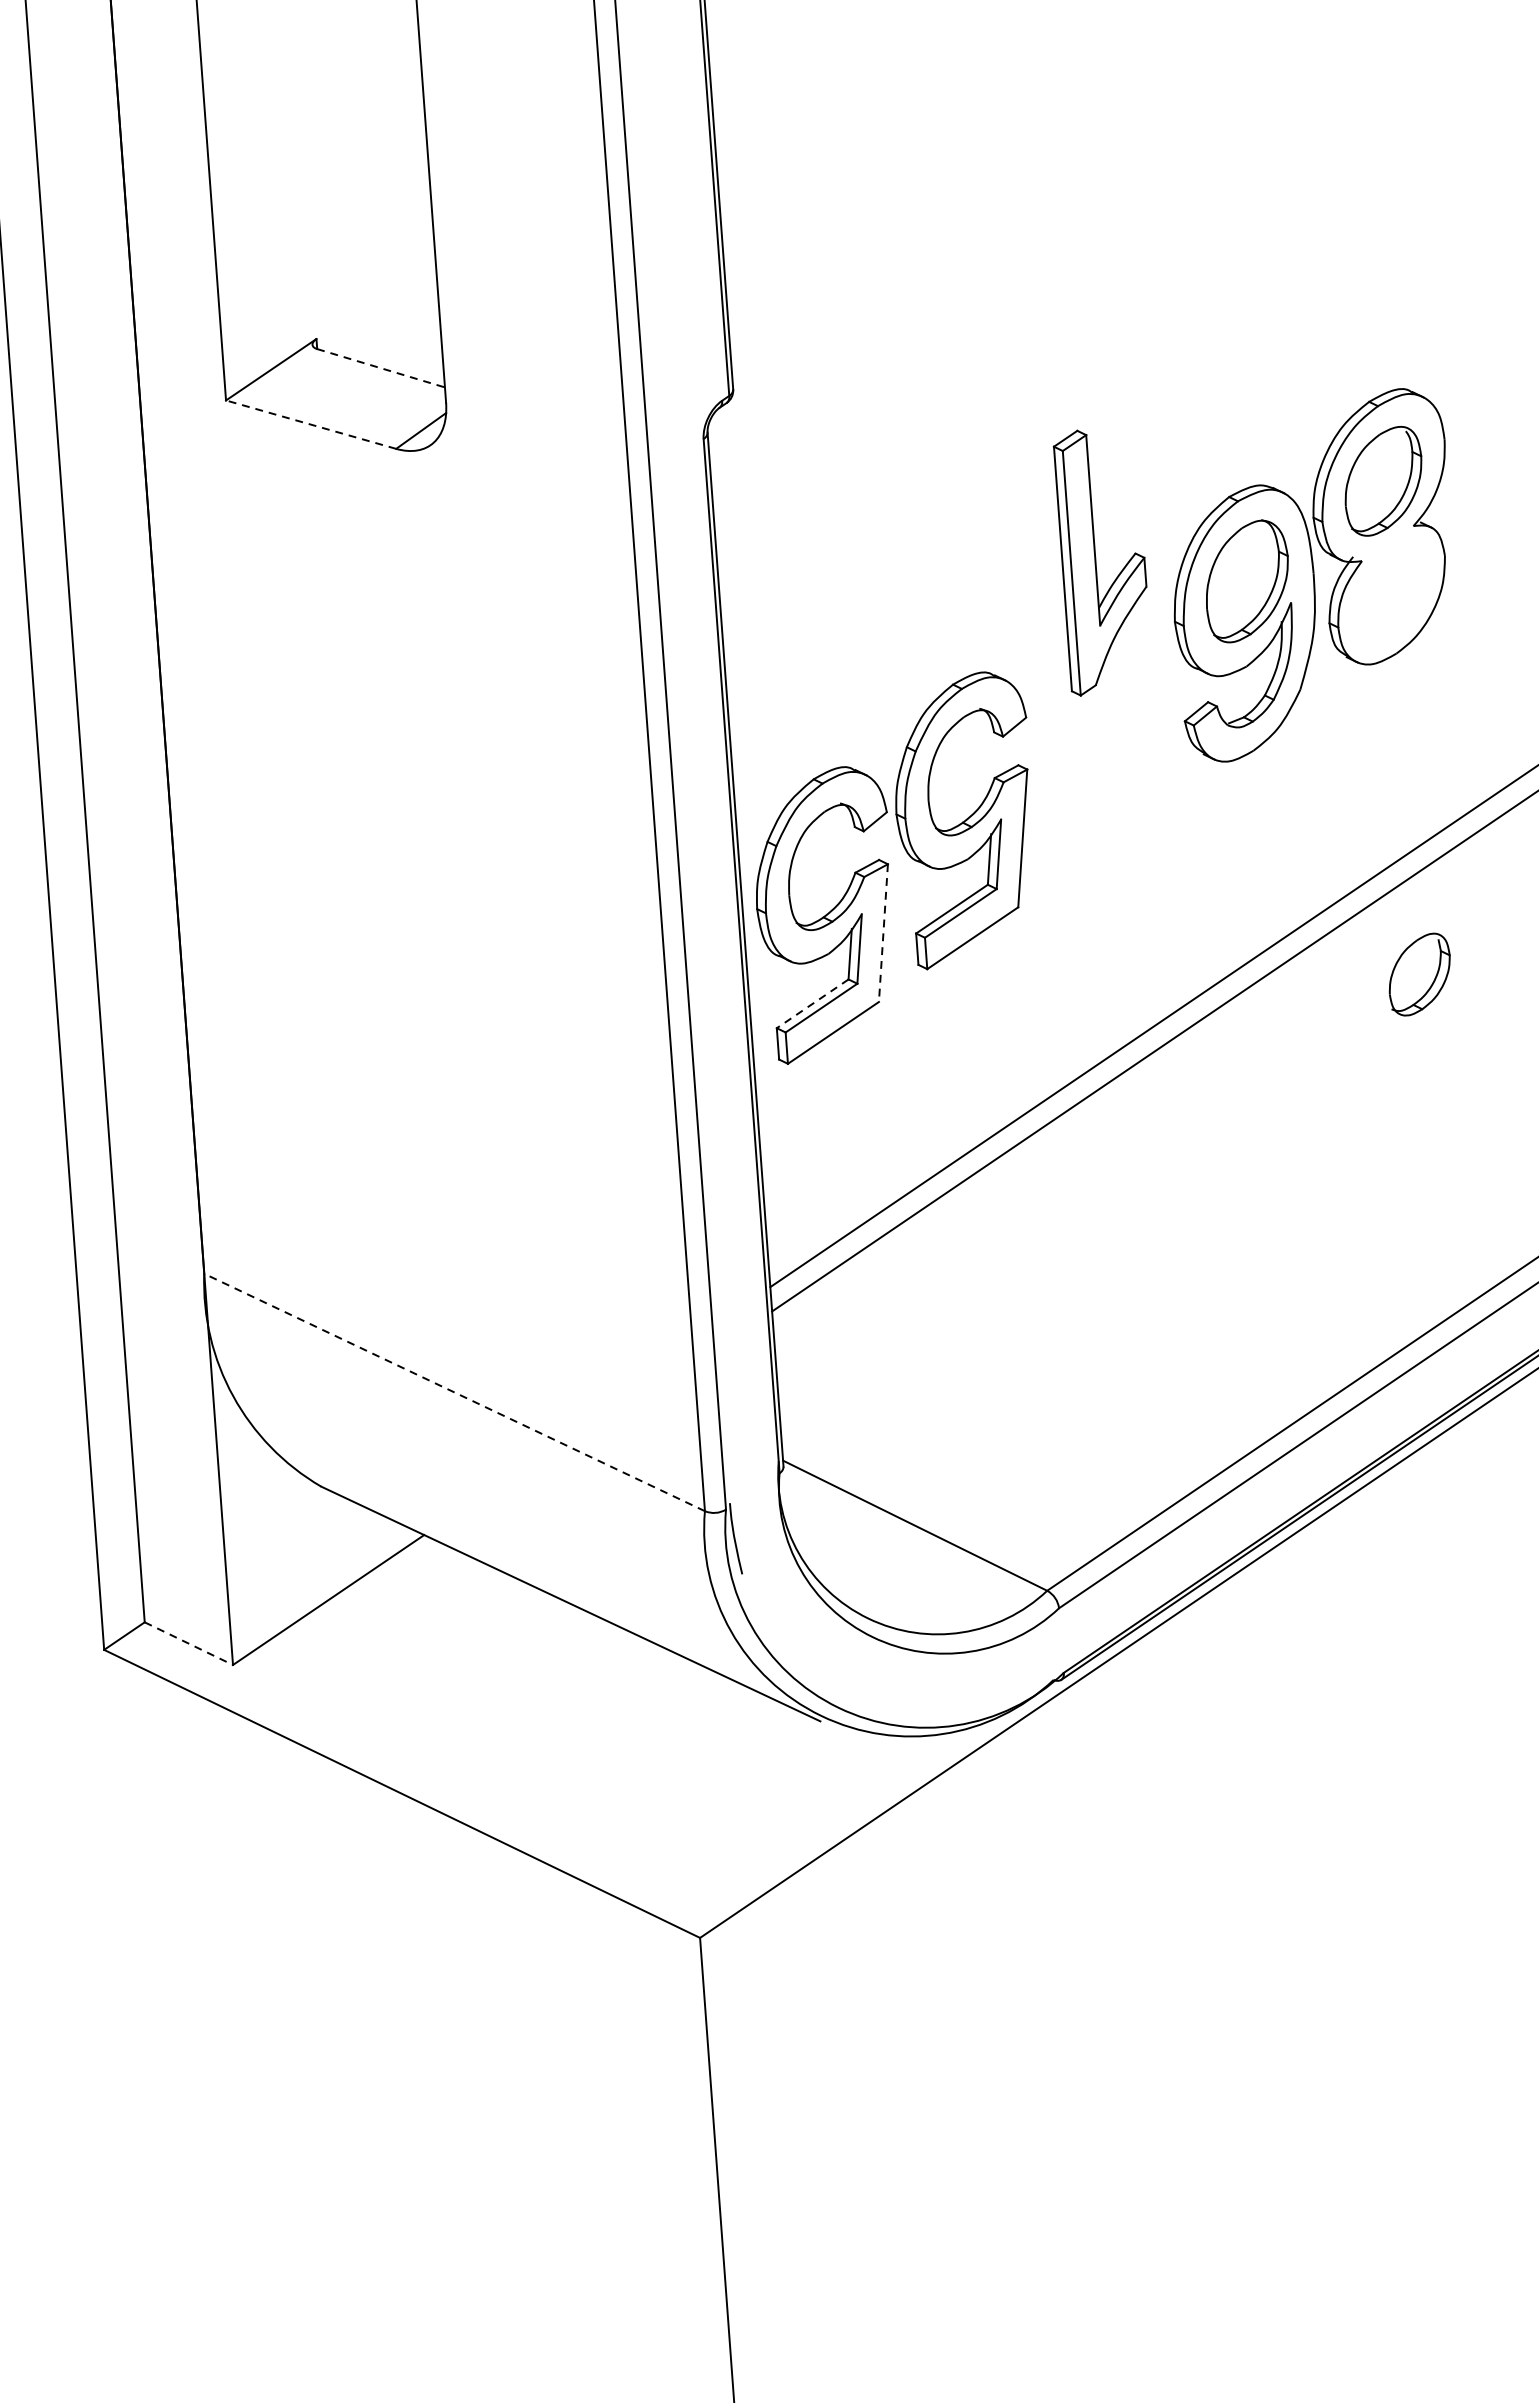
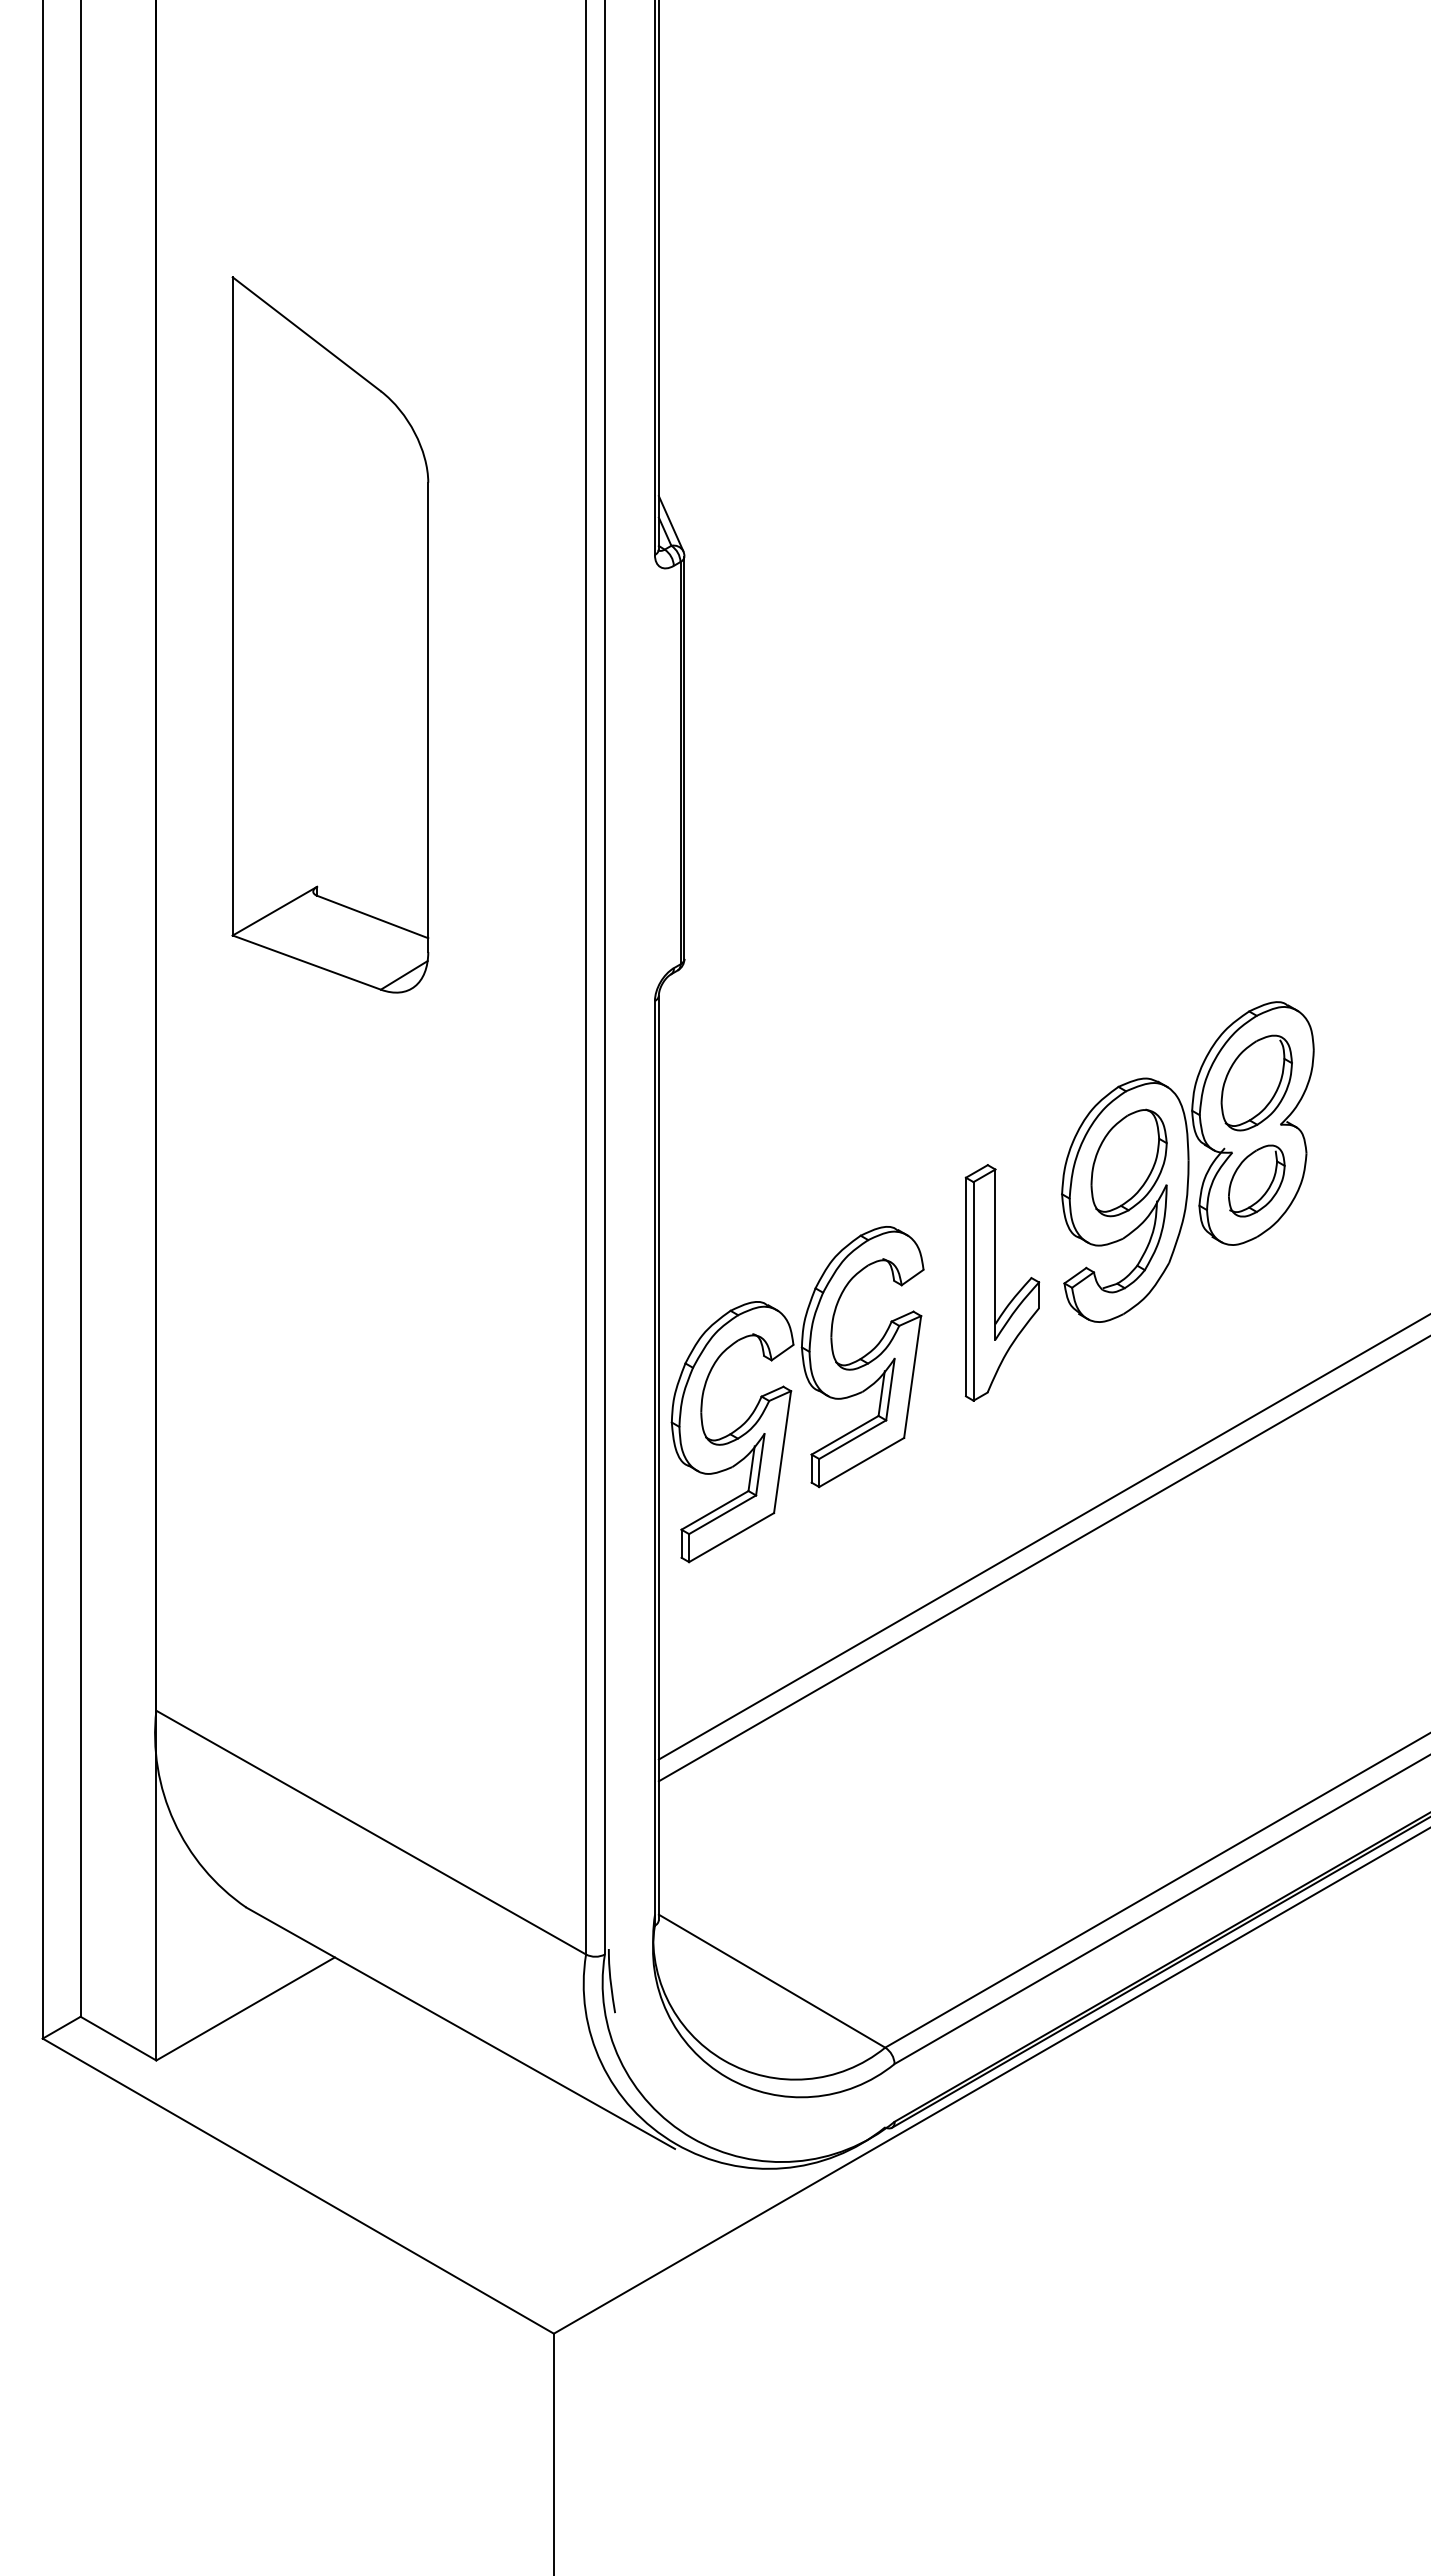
line: (380, 368) -> (372, 917), dashed -> solid
line: (310, 424) -> (306, 962), dashed -> solid
part: (1095, 561) -> (995, 1282), moved
line: (883, 933) -> (782, 1452), dashed -> solid
part: (1419, 974) -> (1256, 1180), moved
line: (813, 1003) -> (715, 1510), dashed -> solid
line: (453, 1392) -> (370, 1832), dashed -> solid
line: (188, 1643) -> (118, 2038), dashed -> solid

